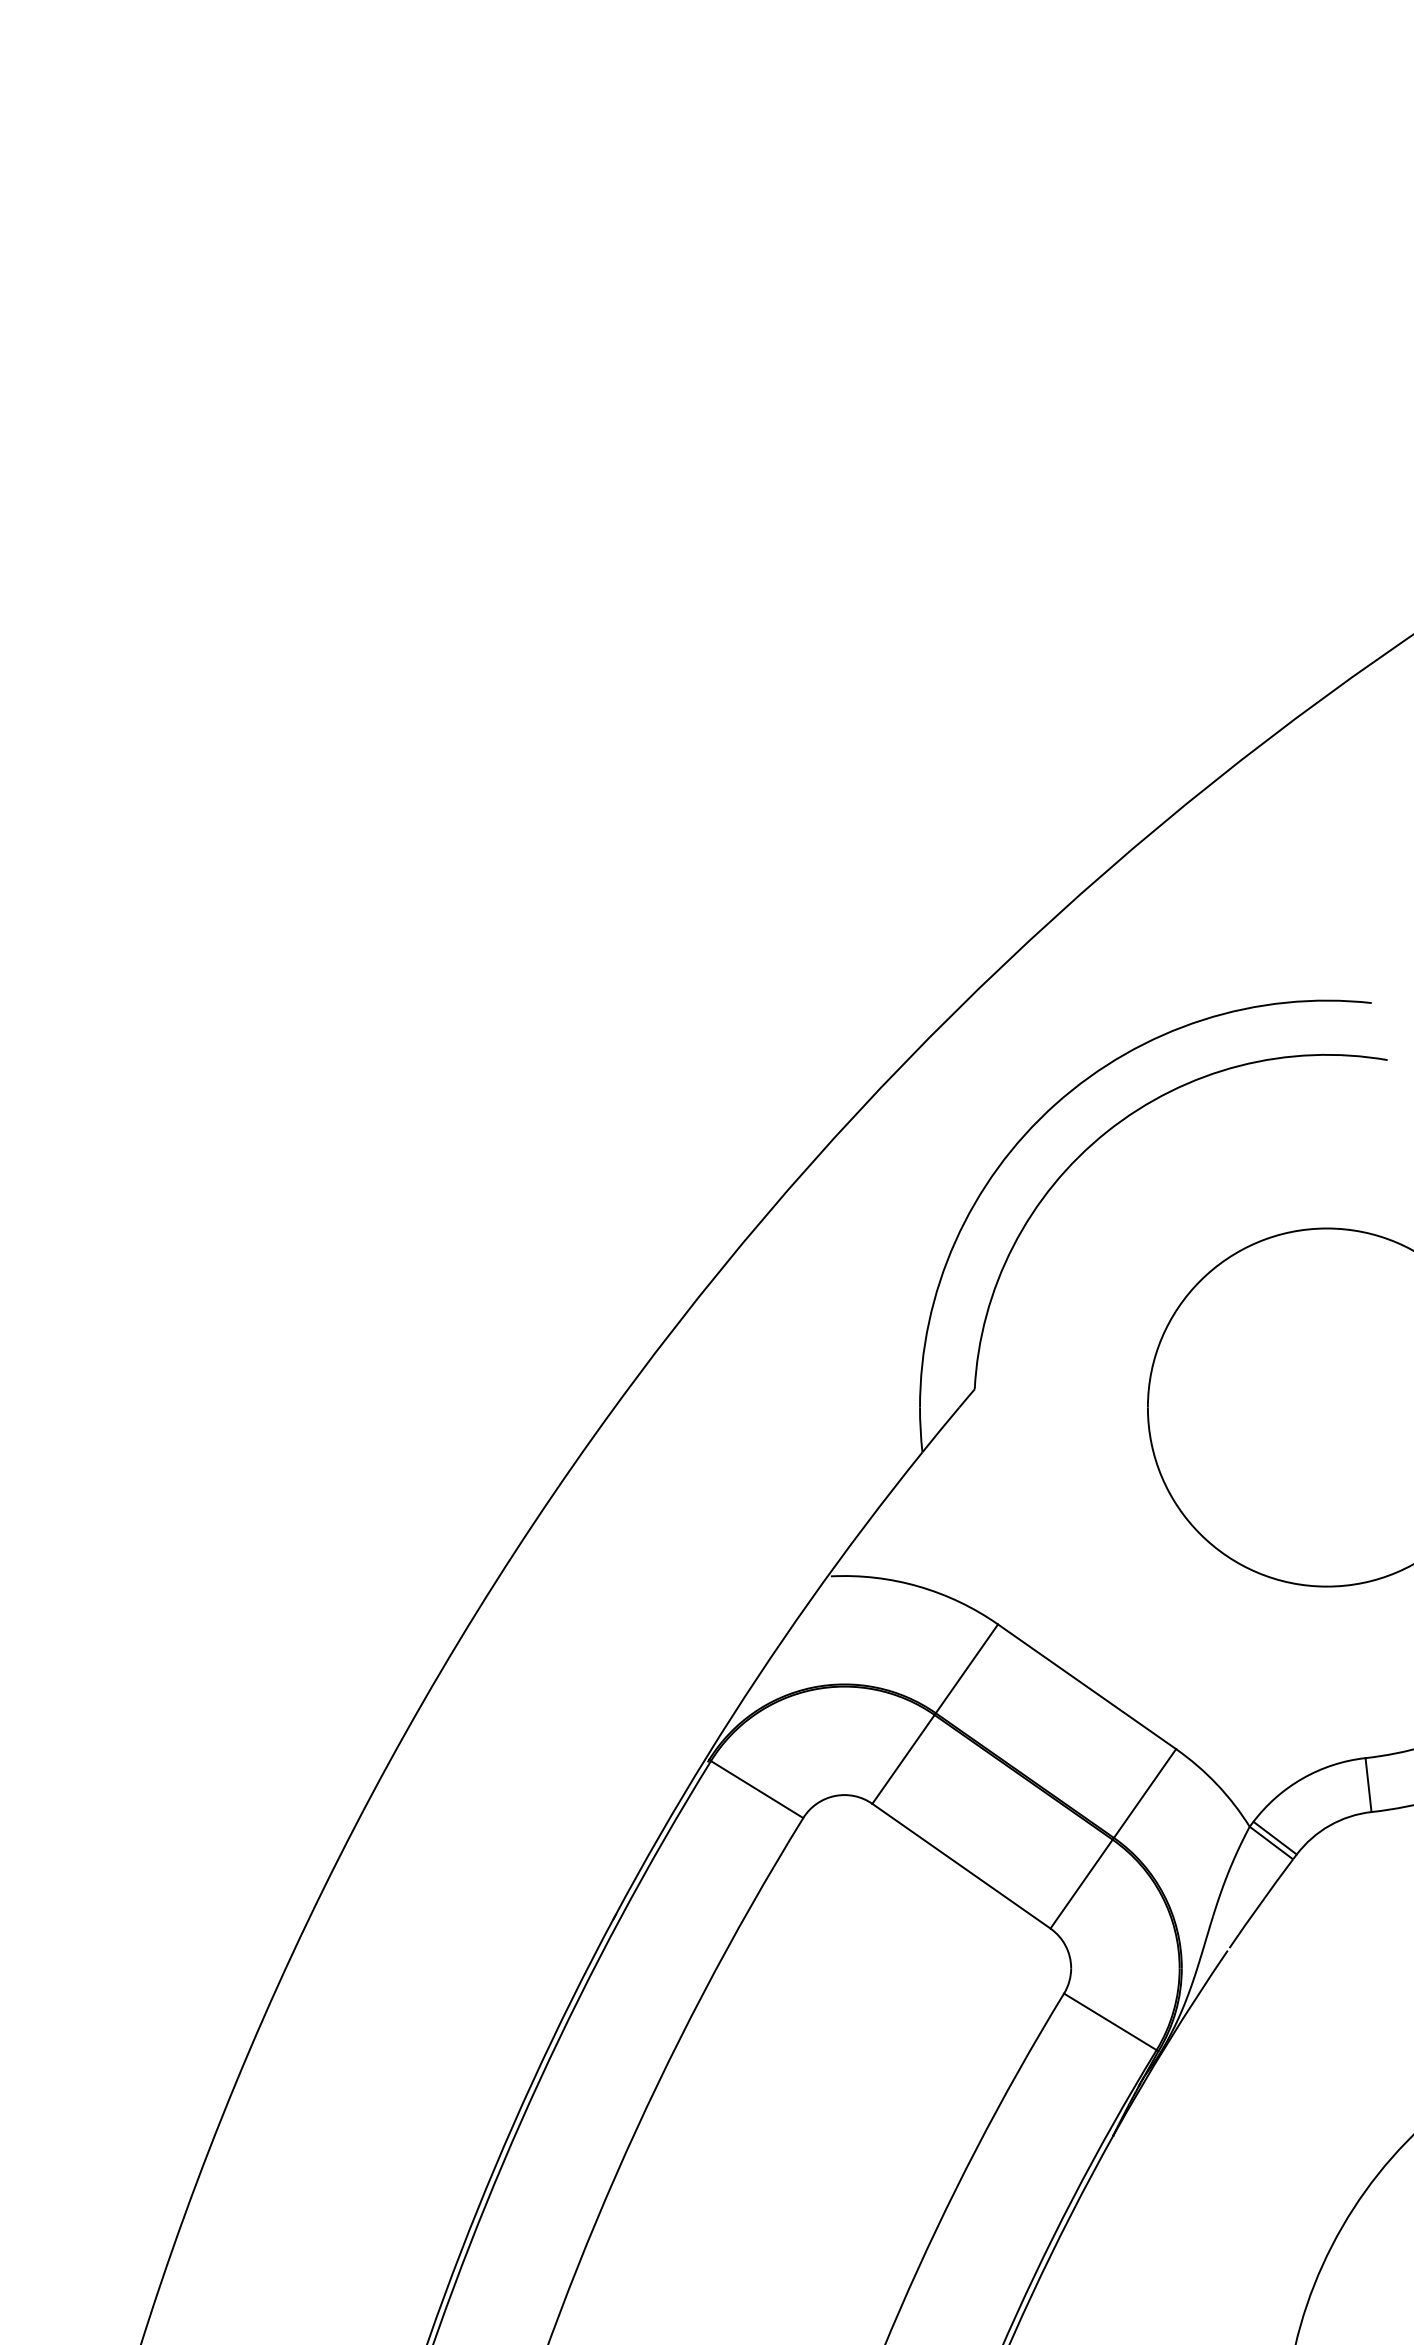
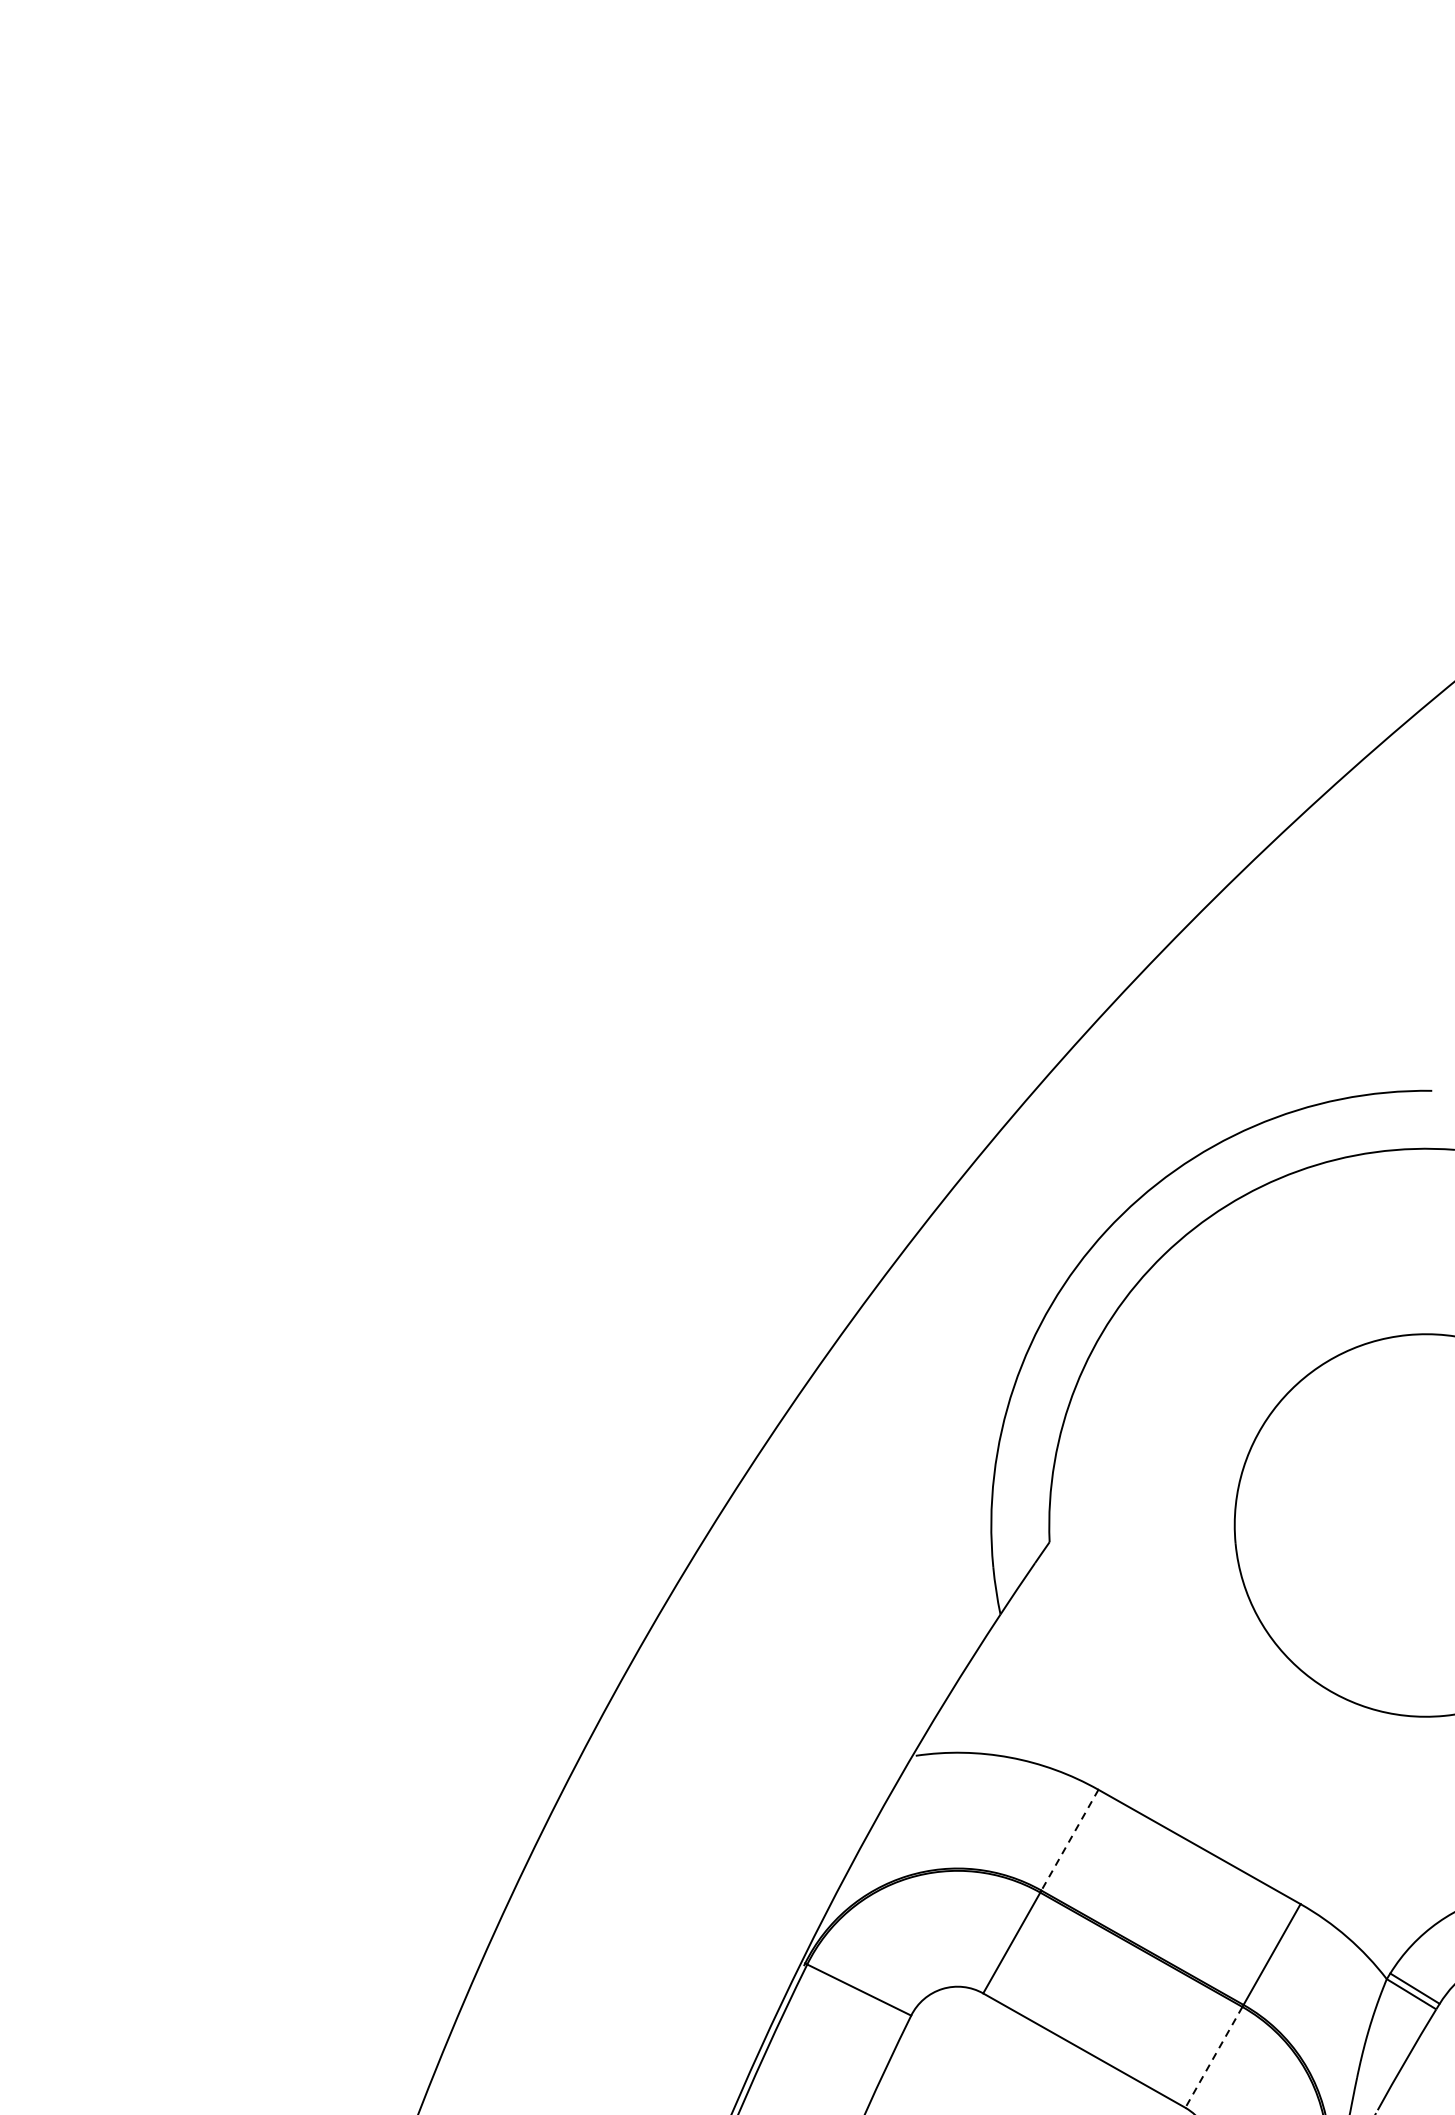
line: (966, 1669) -> (1069, 1840), solid -> dashed
line: (1081, 1884) -> (1213, 2057), solid -> dashed

